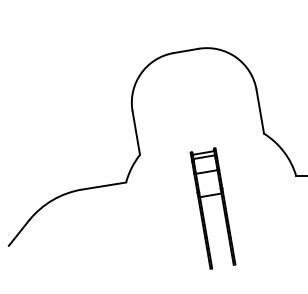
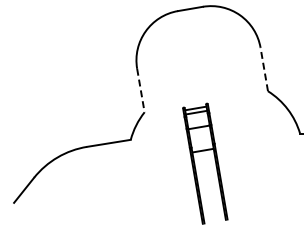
line: (260, 111) -> (264, 69), solid -> dashed
line: (136, 133) -> (141, 91), solid -> dashed
part: (203, 210) -> (195, 165), moved

